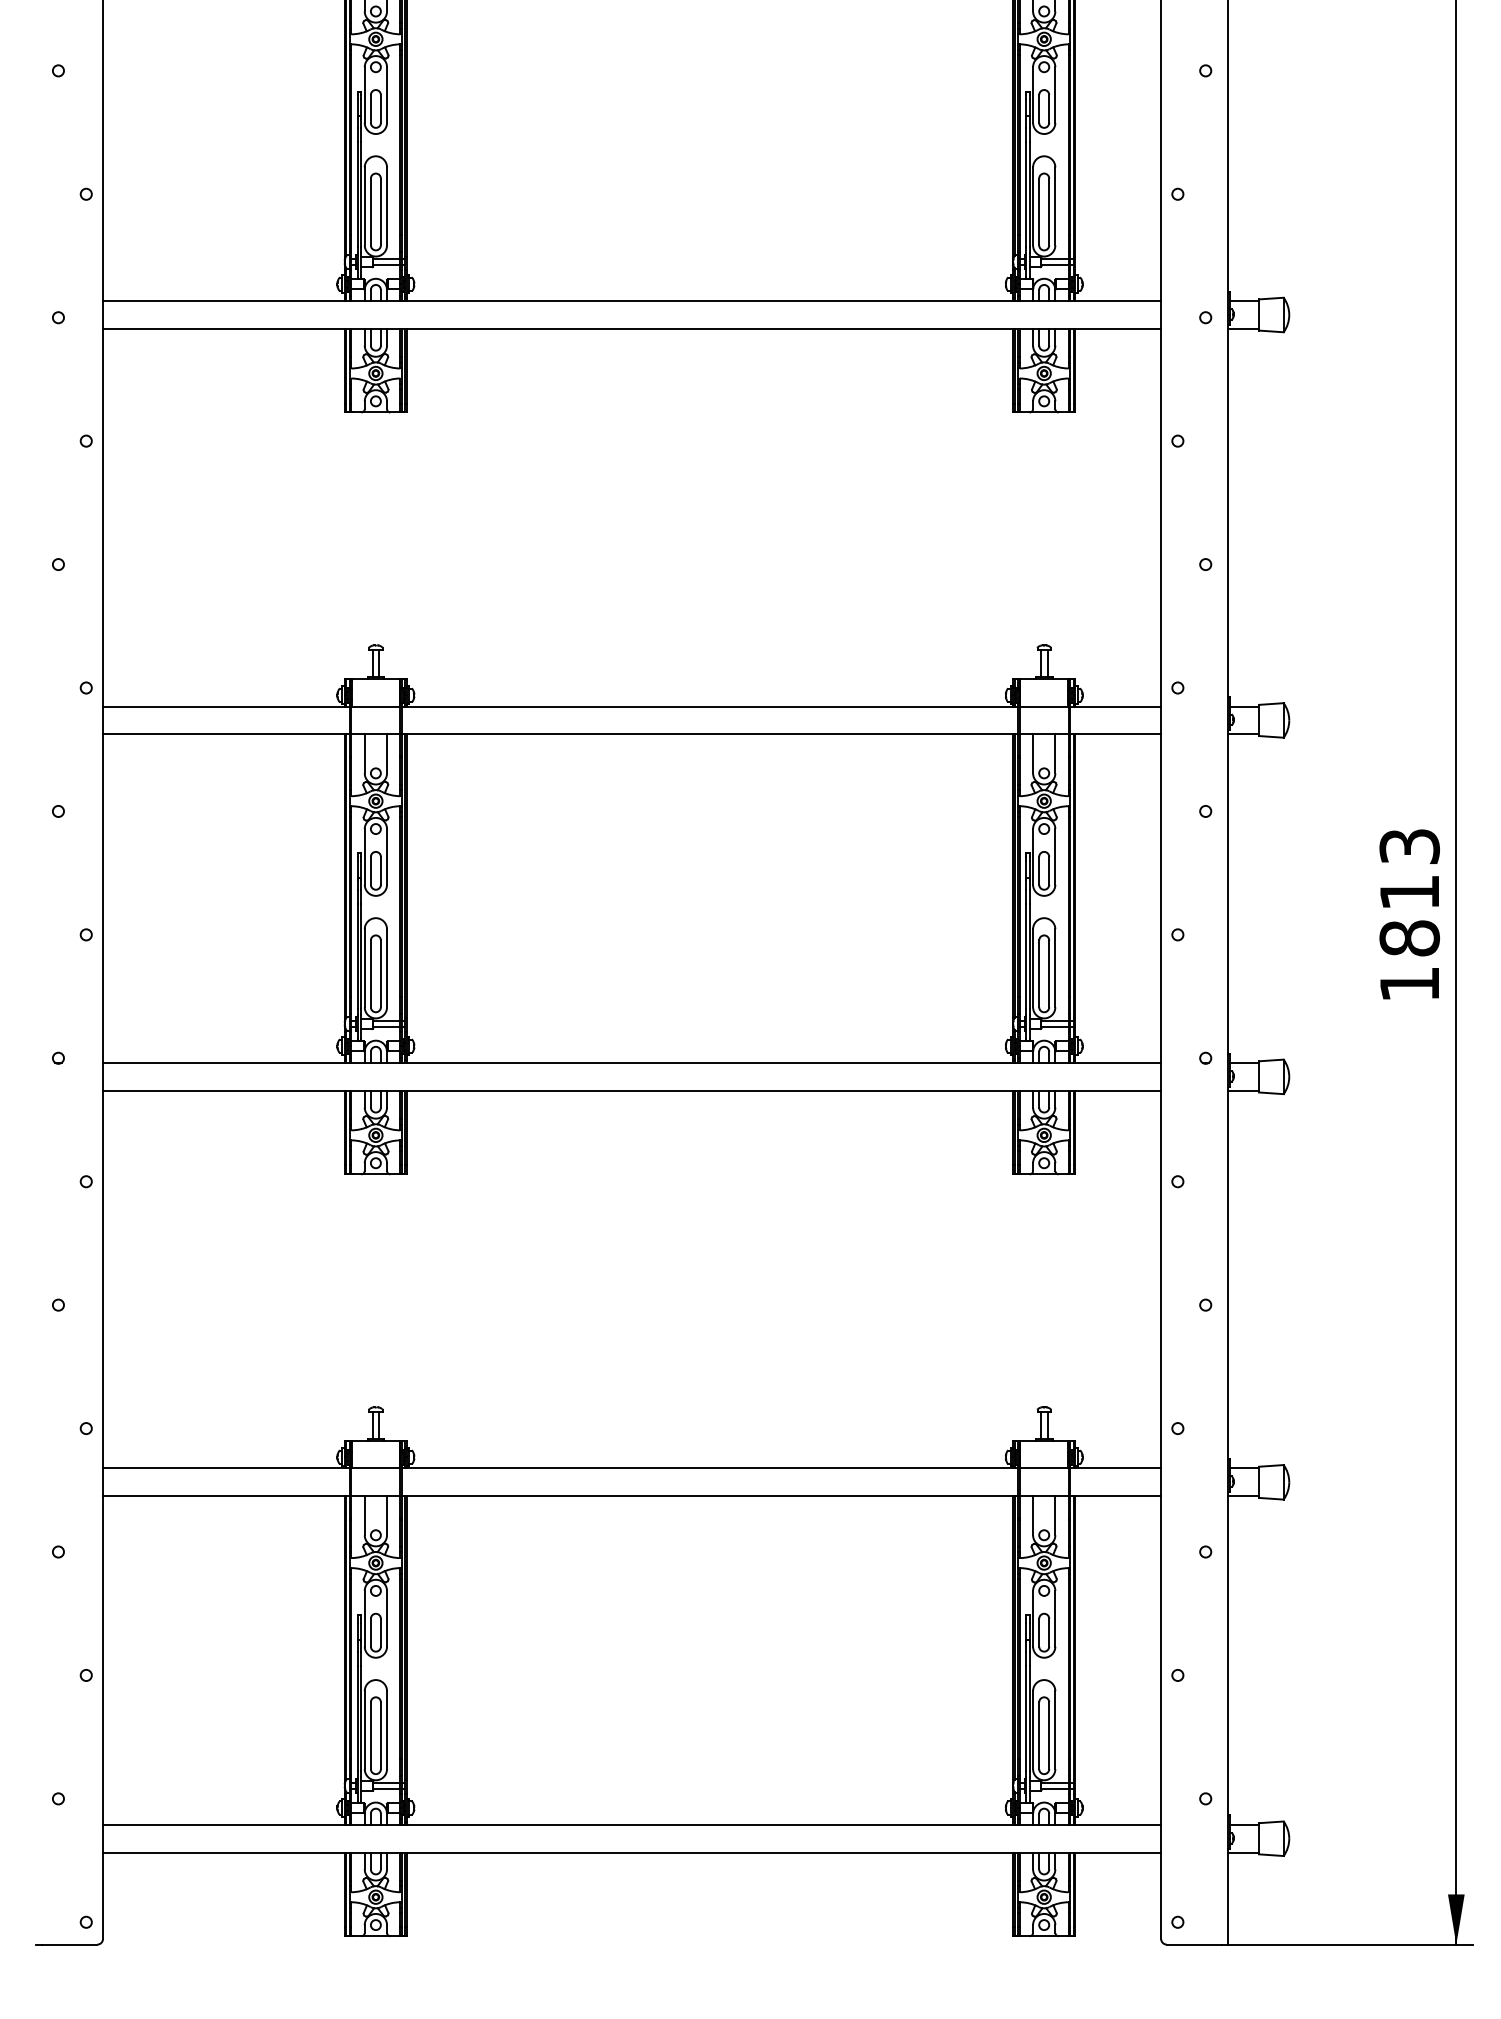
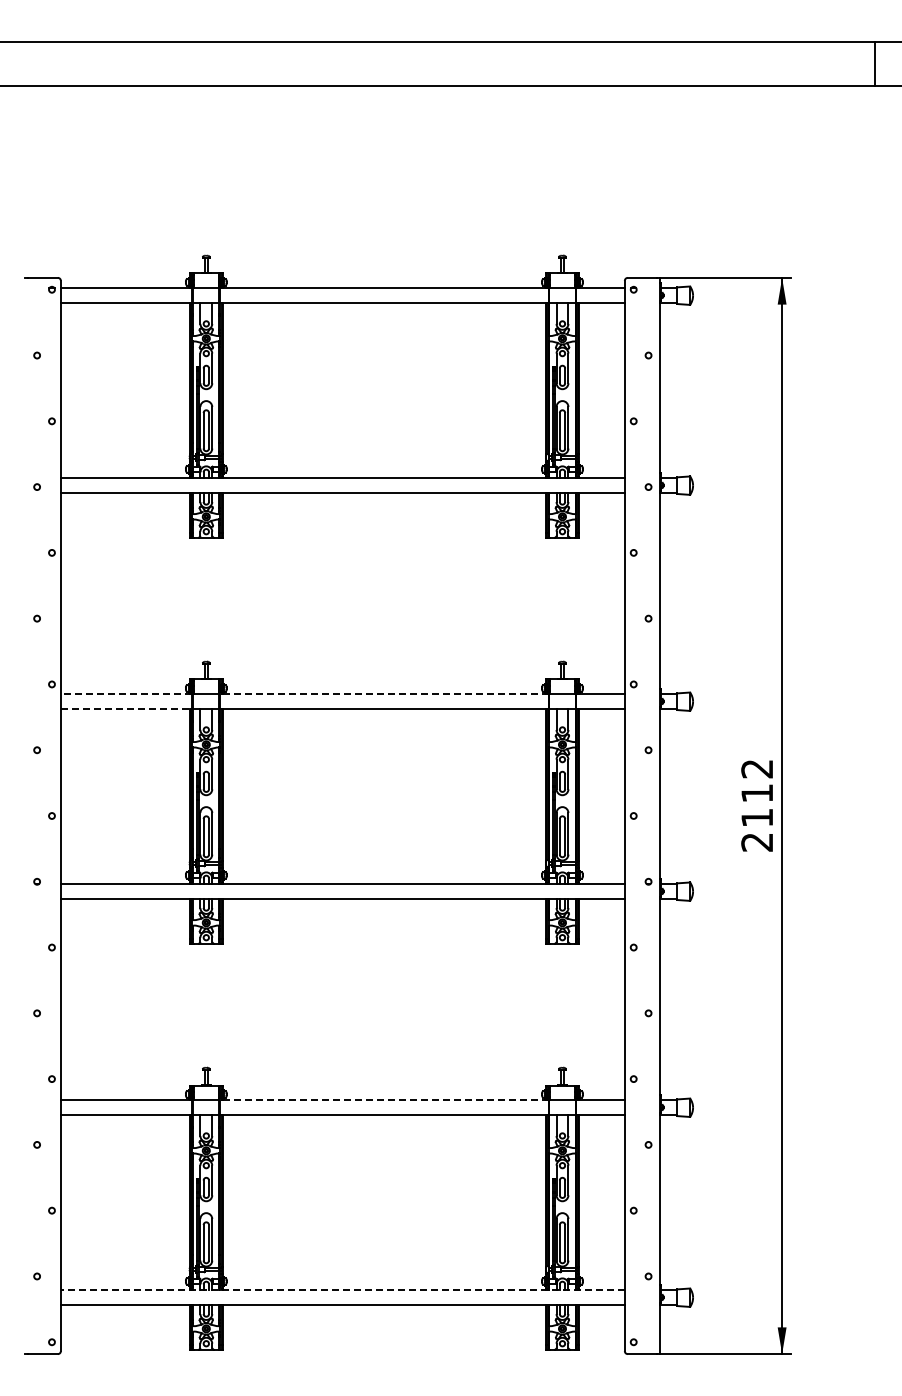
line: (226, 706) -> (126, 694), solid -> dashed
line: (708, 706) -> (383, 694), solid -> dashed
line: (226, 735) -> (126, 709), solid -> dashed
text: (1410, 915) -> (757, 805), 1813 -> 2112
line: (708, 1468) -> (383, 1100), solid -> dashed
line: (631, 1825) -> (342, 1290), solid -> dashed

